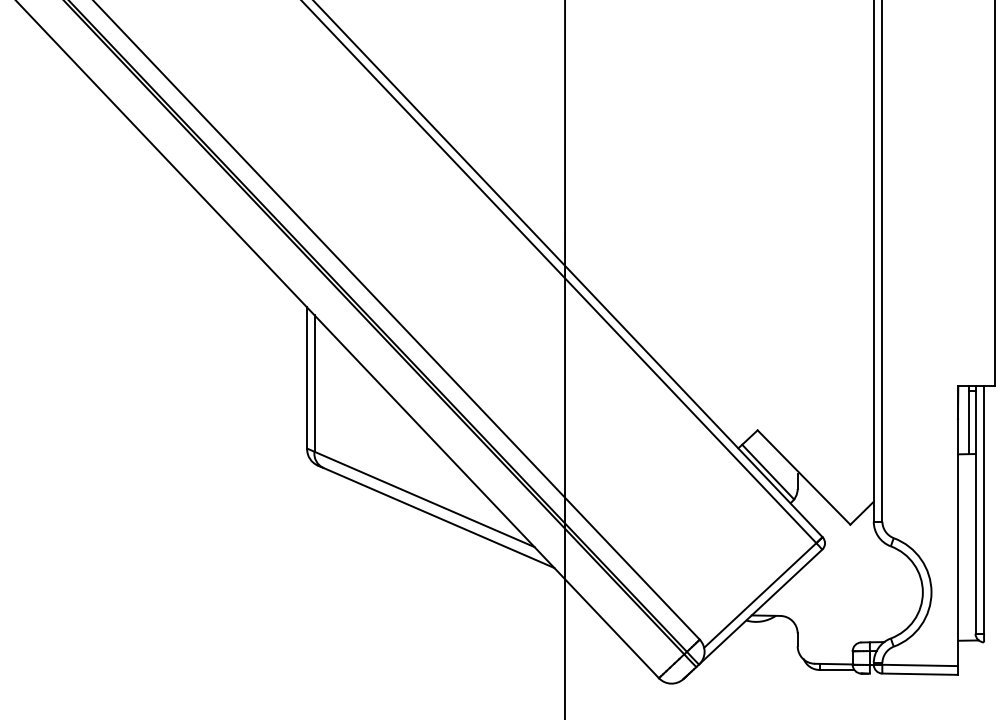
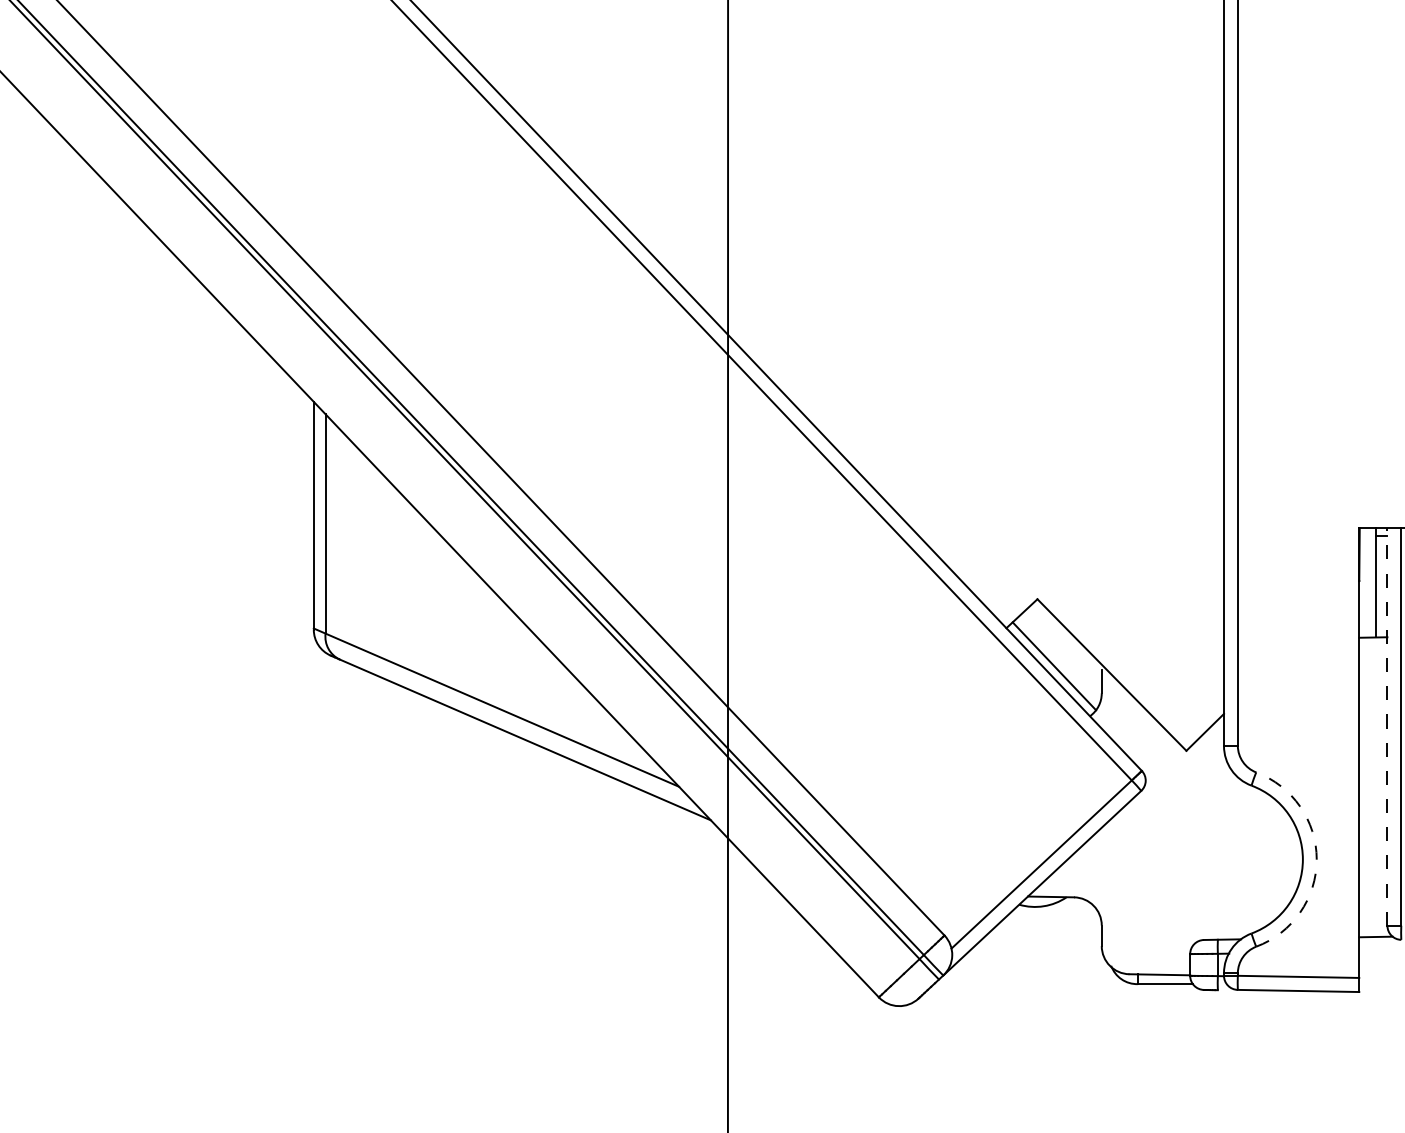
line: (975, 509) -> (1387, 726), solid -> dashed
arc: (931, 592) -> (1316, 859), solid -> dashed

